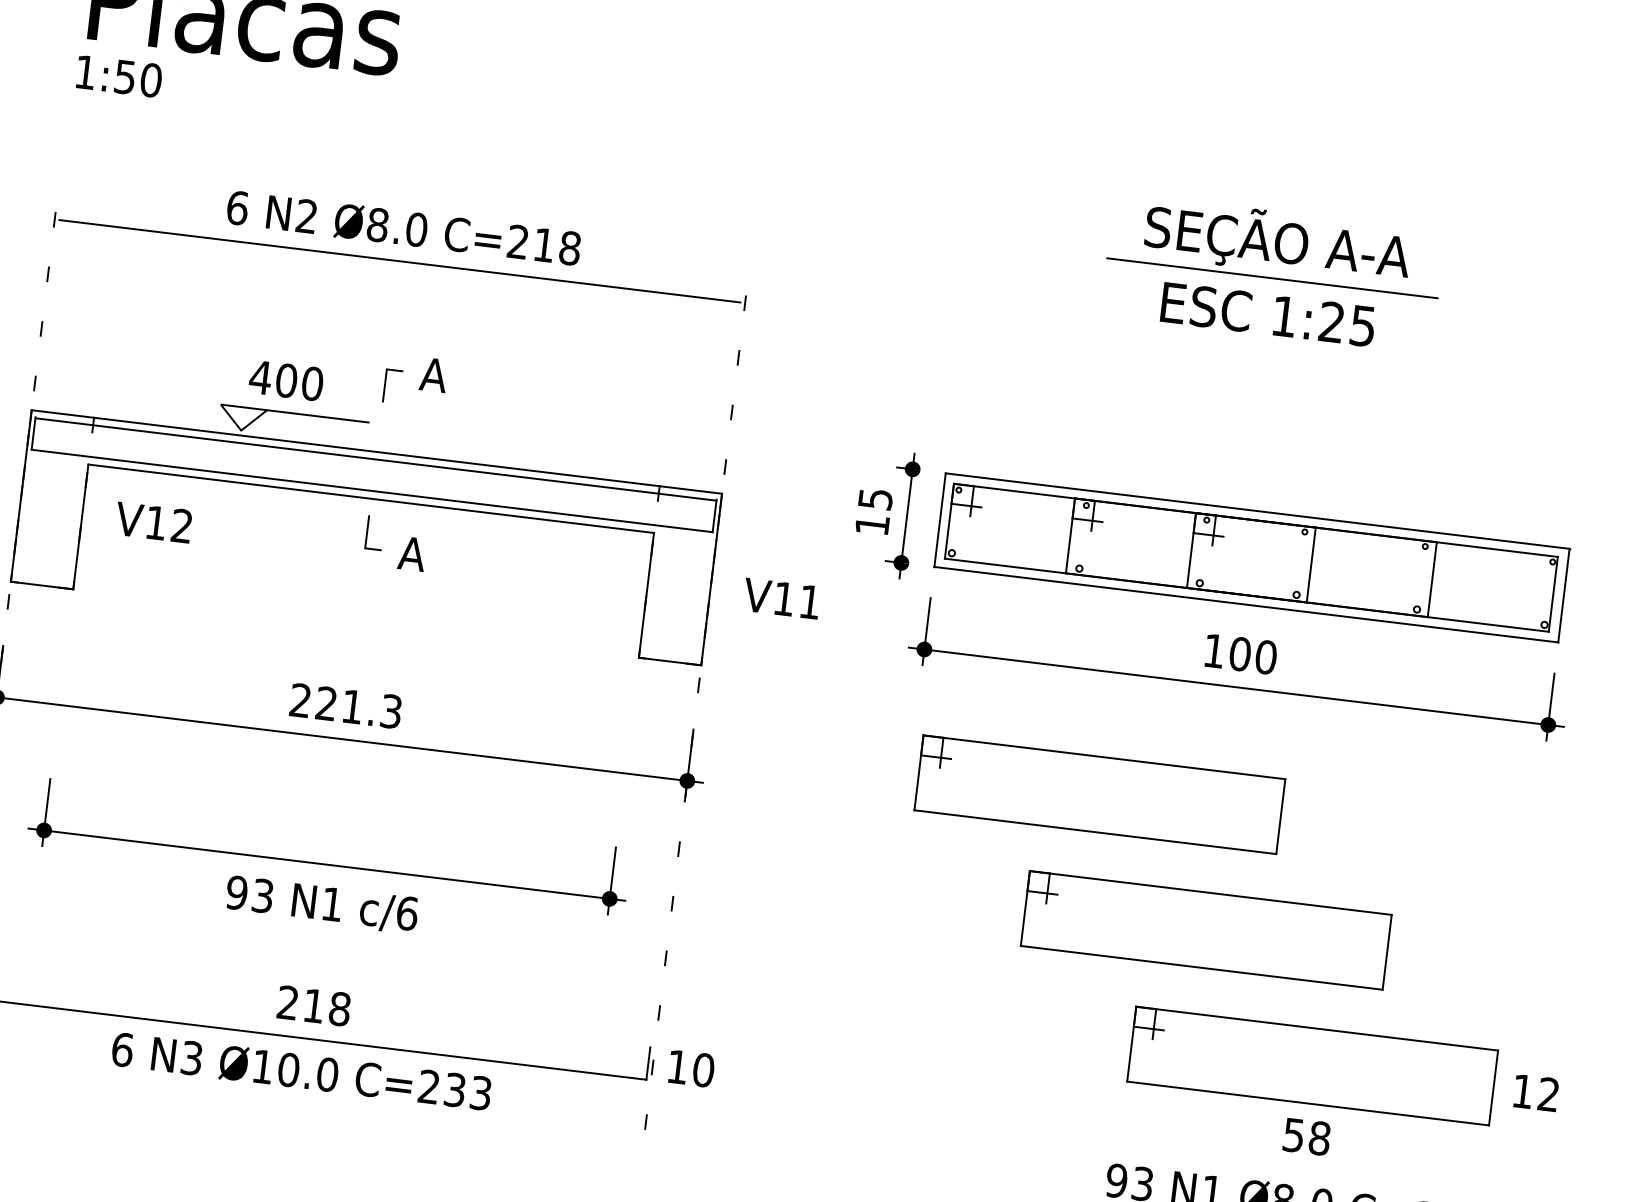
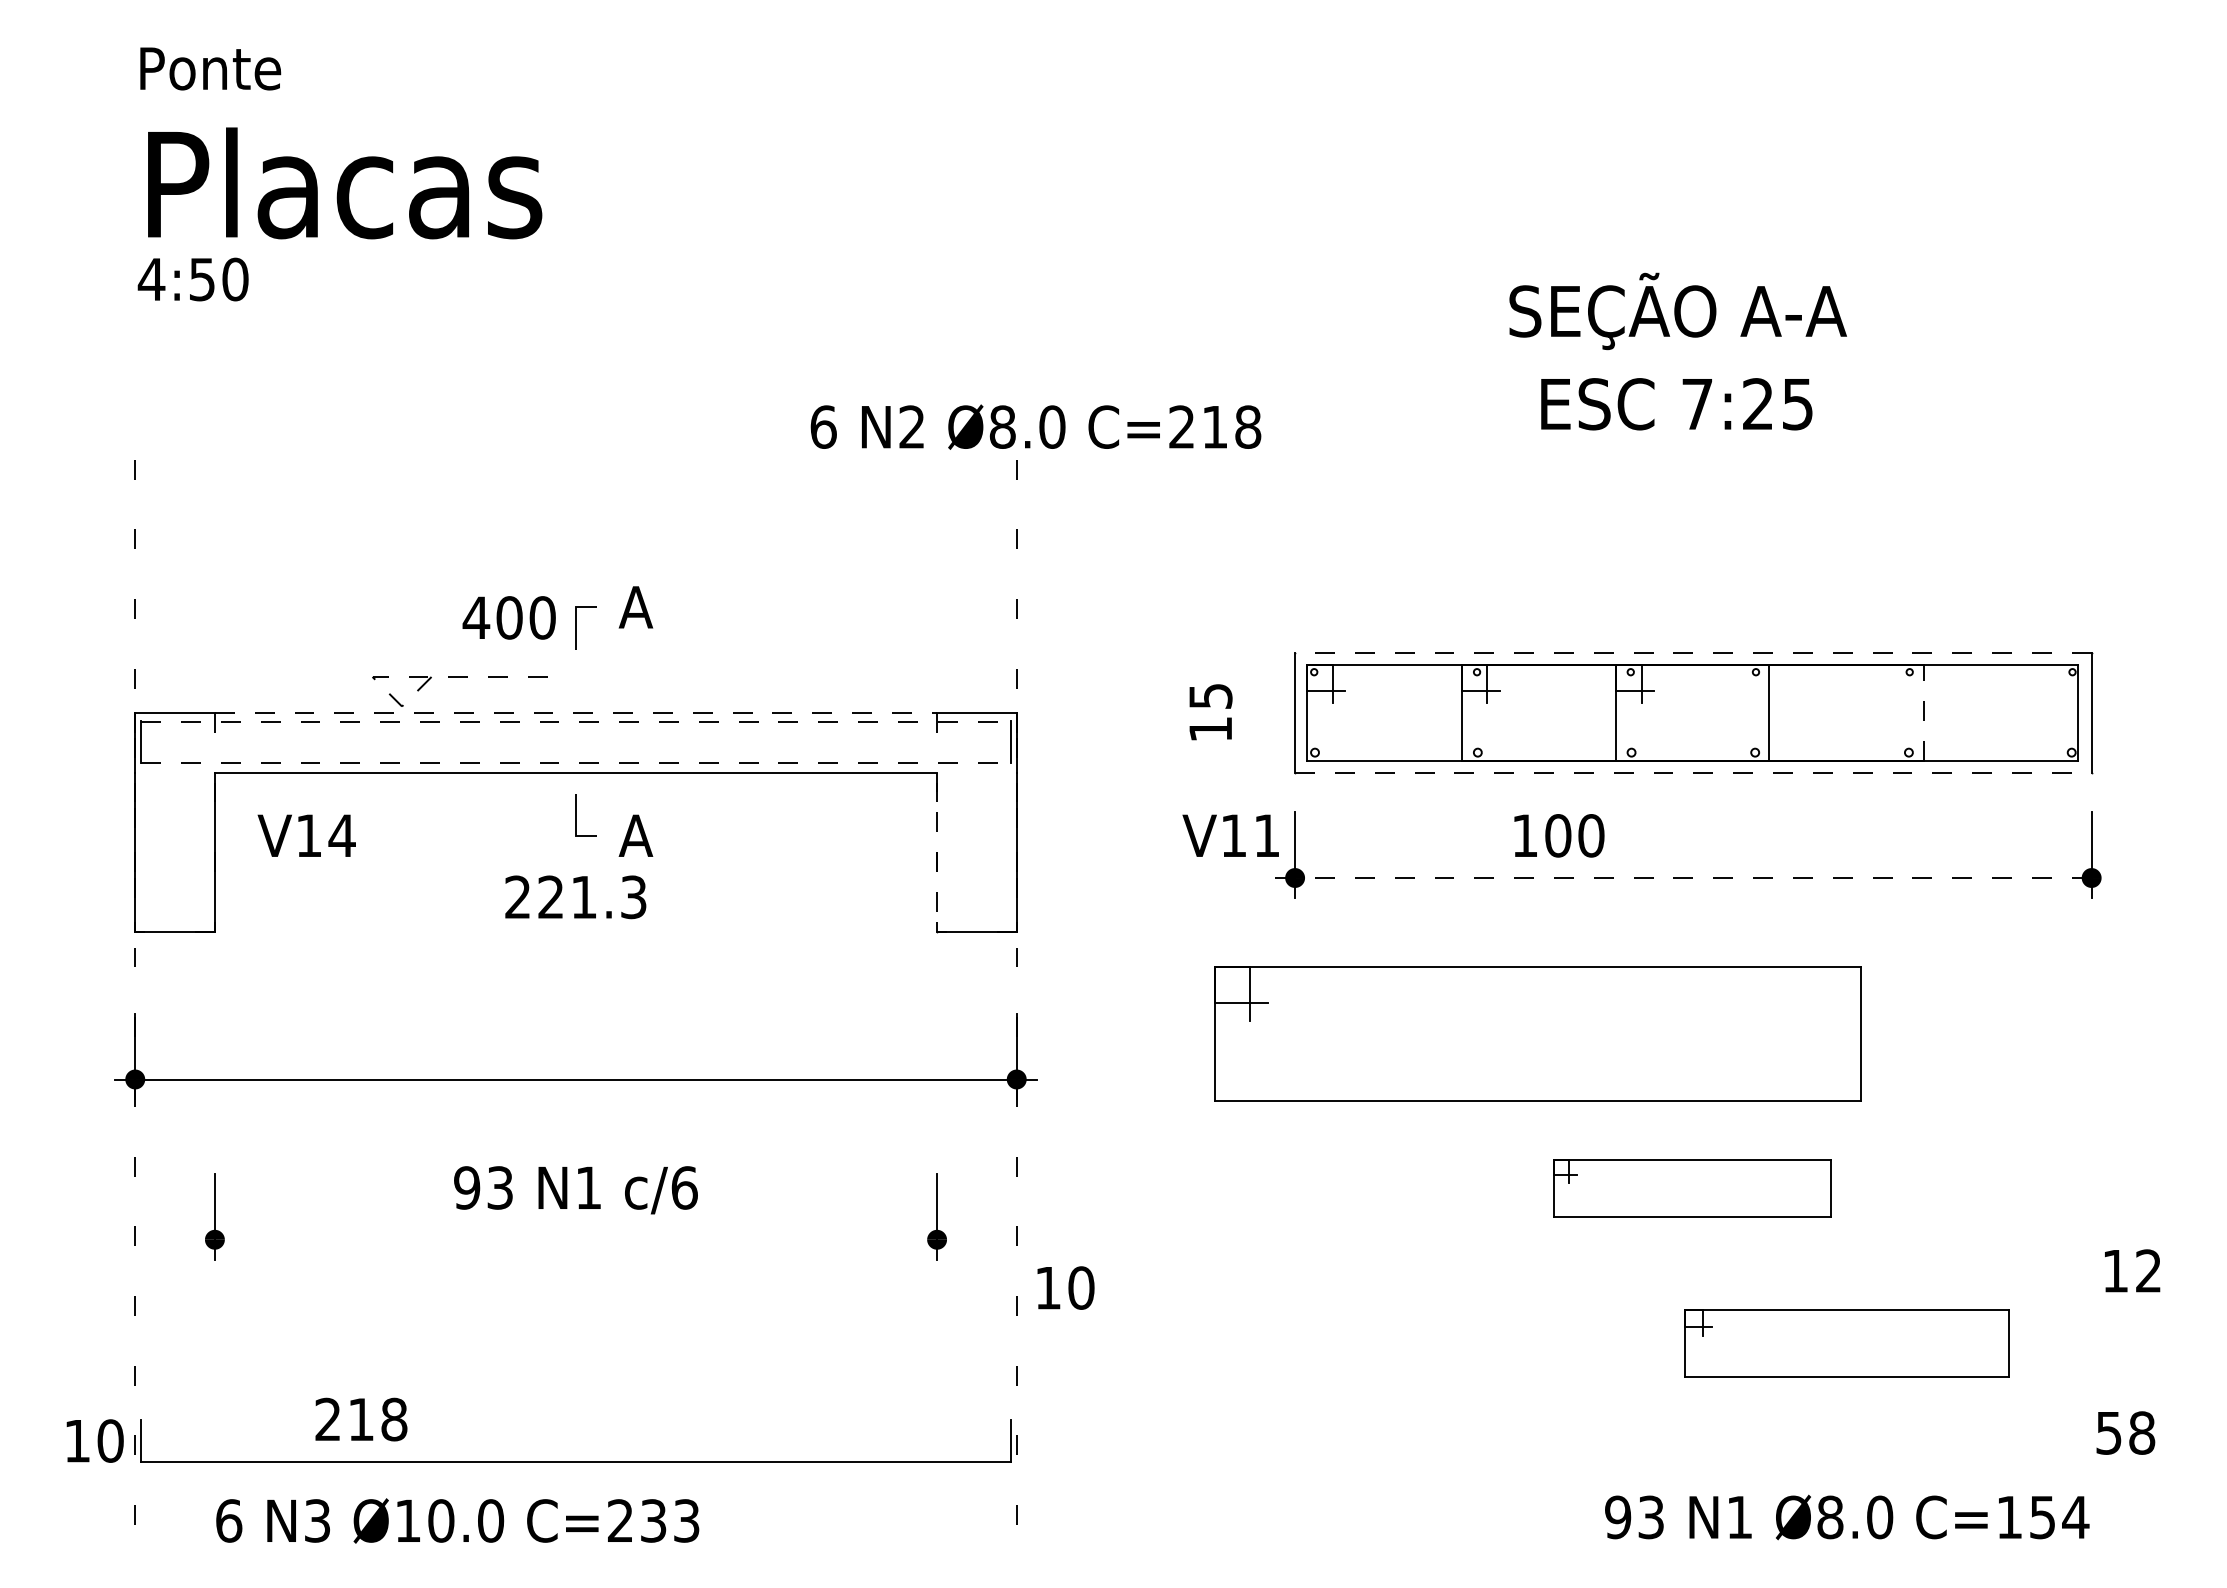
text: (85, 72) -> (151, 279), 1:50 -> 4:50
text: (403, 227) -> (1035, 426), moved
line: (399, 261) -> (575, 469), removed
line: (1272, 278) -> (1676, 357), removed
text: (1284, 316) -> (1697, 404), 1:25 -> 7:25
text: (285, 380) -> (508, 617), moved
line: (261, 409) -> (424, 676), solid -> dashed
line: (377, 451) -> (576, 712), solid -> dashed
line: (376, 459) -> (576, 722), solid -> dashed
line: (372, 490) -> (576, 762), solid -> dashed
line: (1256, 511) -> (1692, 653), solid -> dashed
part: (902, 515) -> (1247, 712), removed
text: (181, 525) -> (341, 835), V12 -> V14
line: (1432, 579) -> (1923, 712), solid -> dashed
line: (646, 595) -> (937, 852), solid -> dashed
text: (781, 598) -> (1230, 835), moved
line: (1246, 604) -> (1693, 772), solid -> dashed
text: (1241, 654) -> (1559, 835), moved
line: (1236, 687) -> (1693, 878), solid -> dashed
text: (345, 706) -> (575, 897), moved
part: (1099, 794) -> (1537, 1033), size x1.4
line: (327, 864) -> (576, 1239), removed
text: (321, 905) -> (575, 1190), moved
part: (1206, 930) -> (1692, 1188), size x0.6
text: (314, 1005) -> (361, 1419), moved
part: (1312, 1065) -> (1846, 1342), size x0.7
text: (691, 1068) -> (1065, 1287), moved
text: (301, 1071) -> (457, 1520), moved
text: (1536, 1092) -> (2132, 1270), moved
text: (1306, 1136) -> (2125, 1432), moved

